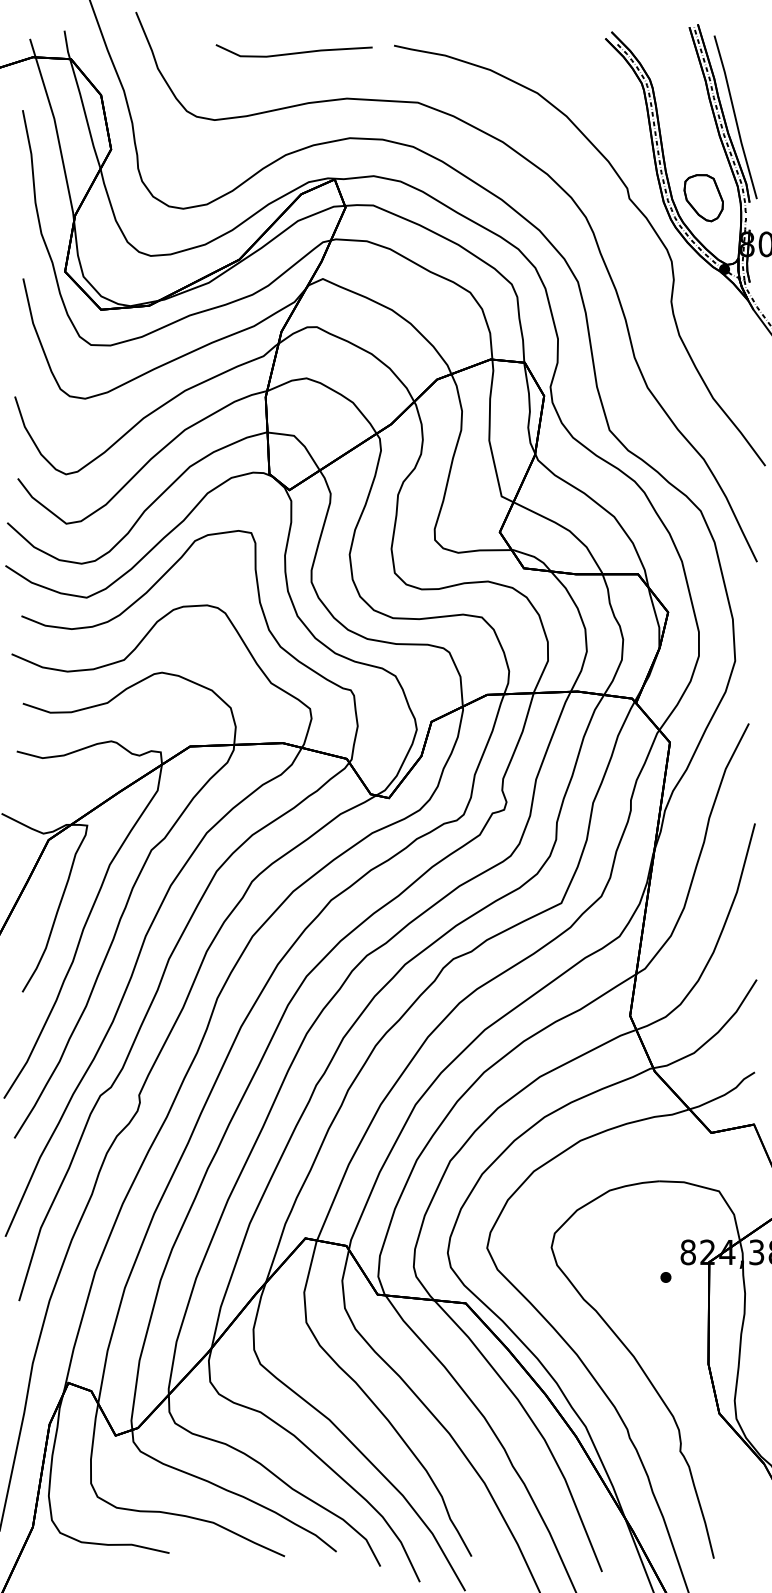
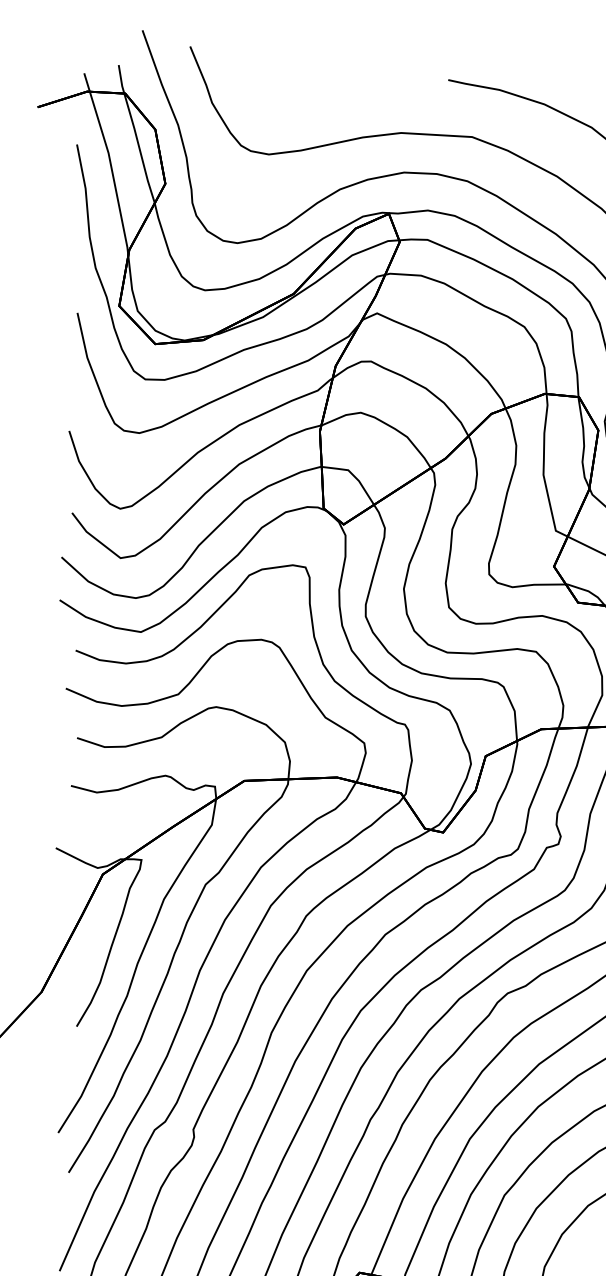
line: (293, 52) -> (347, 86), removed

